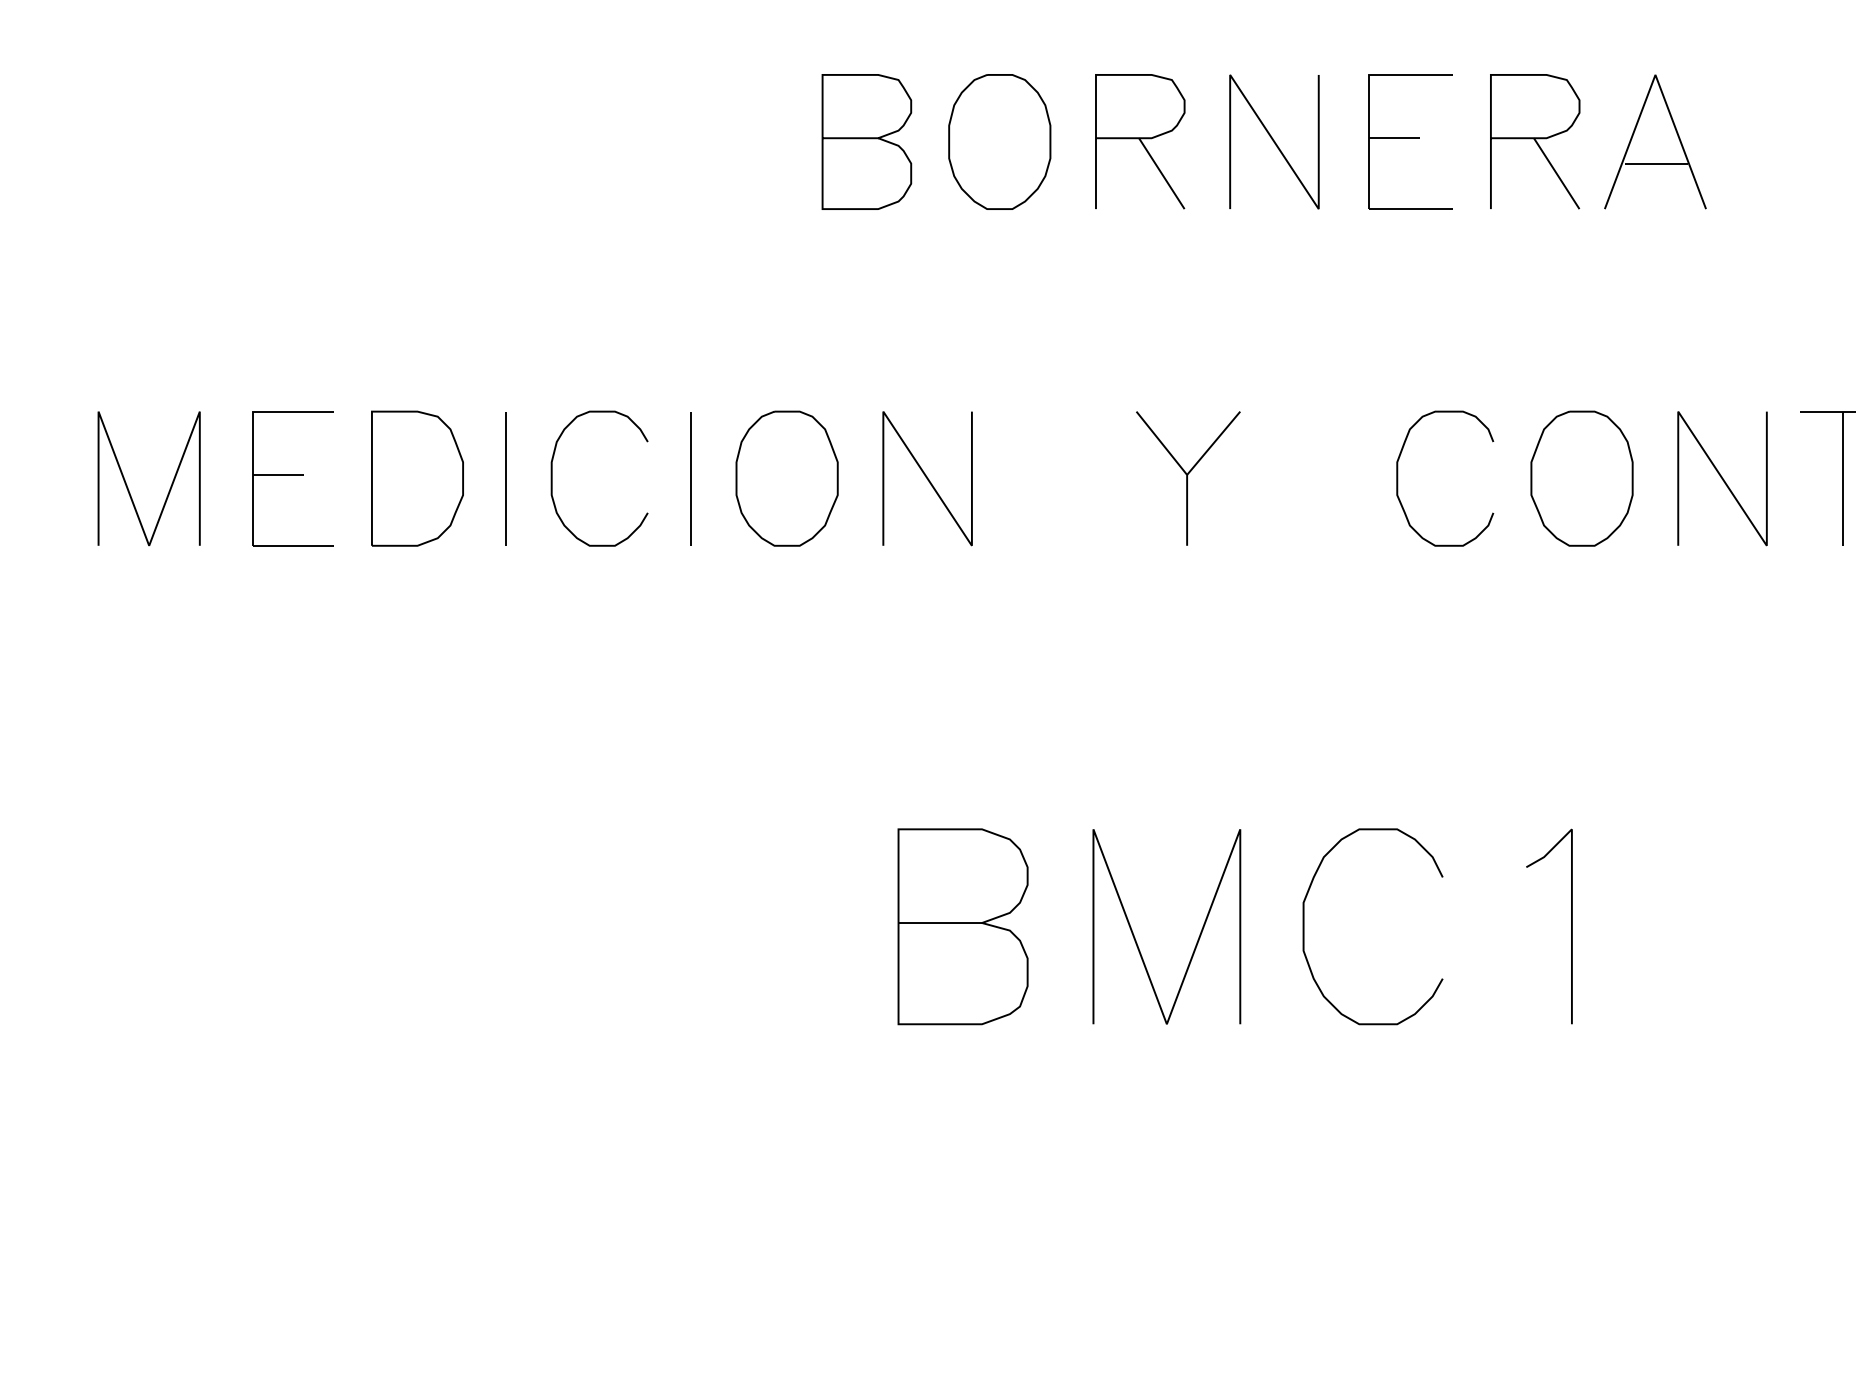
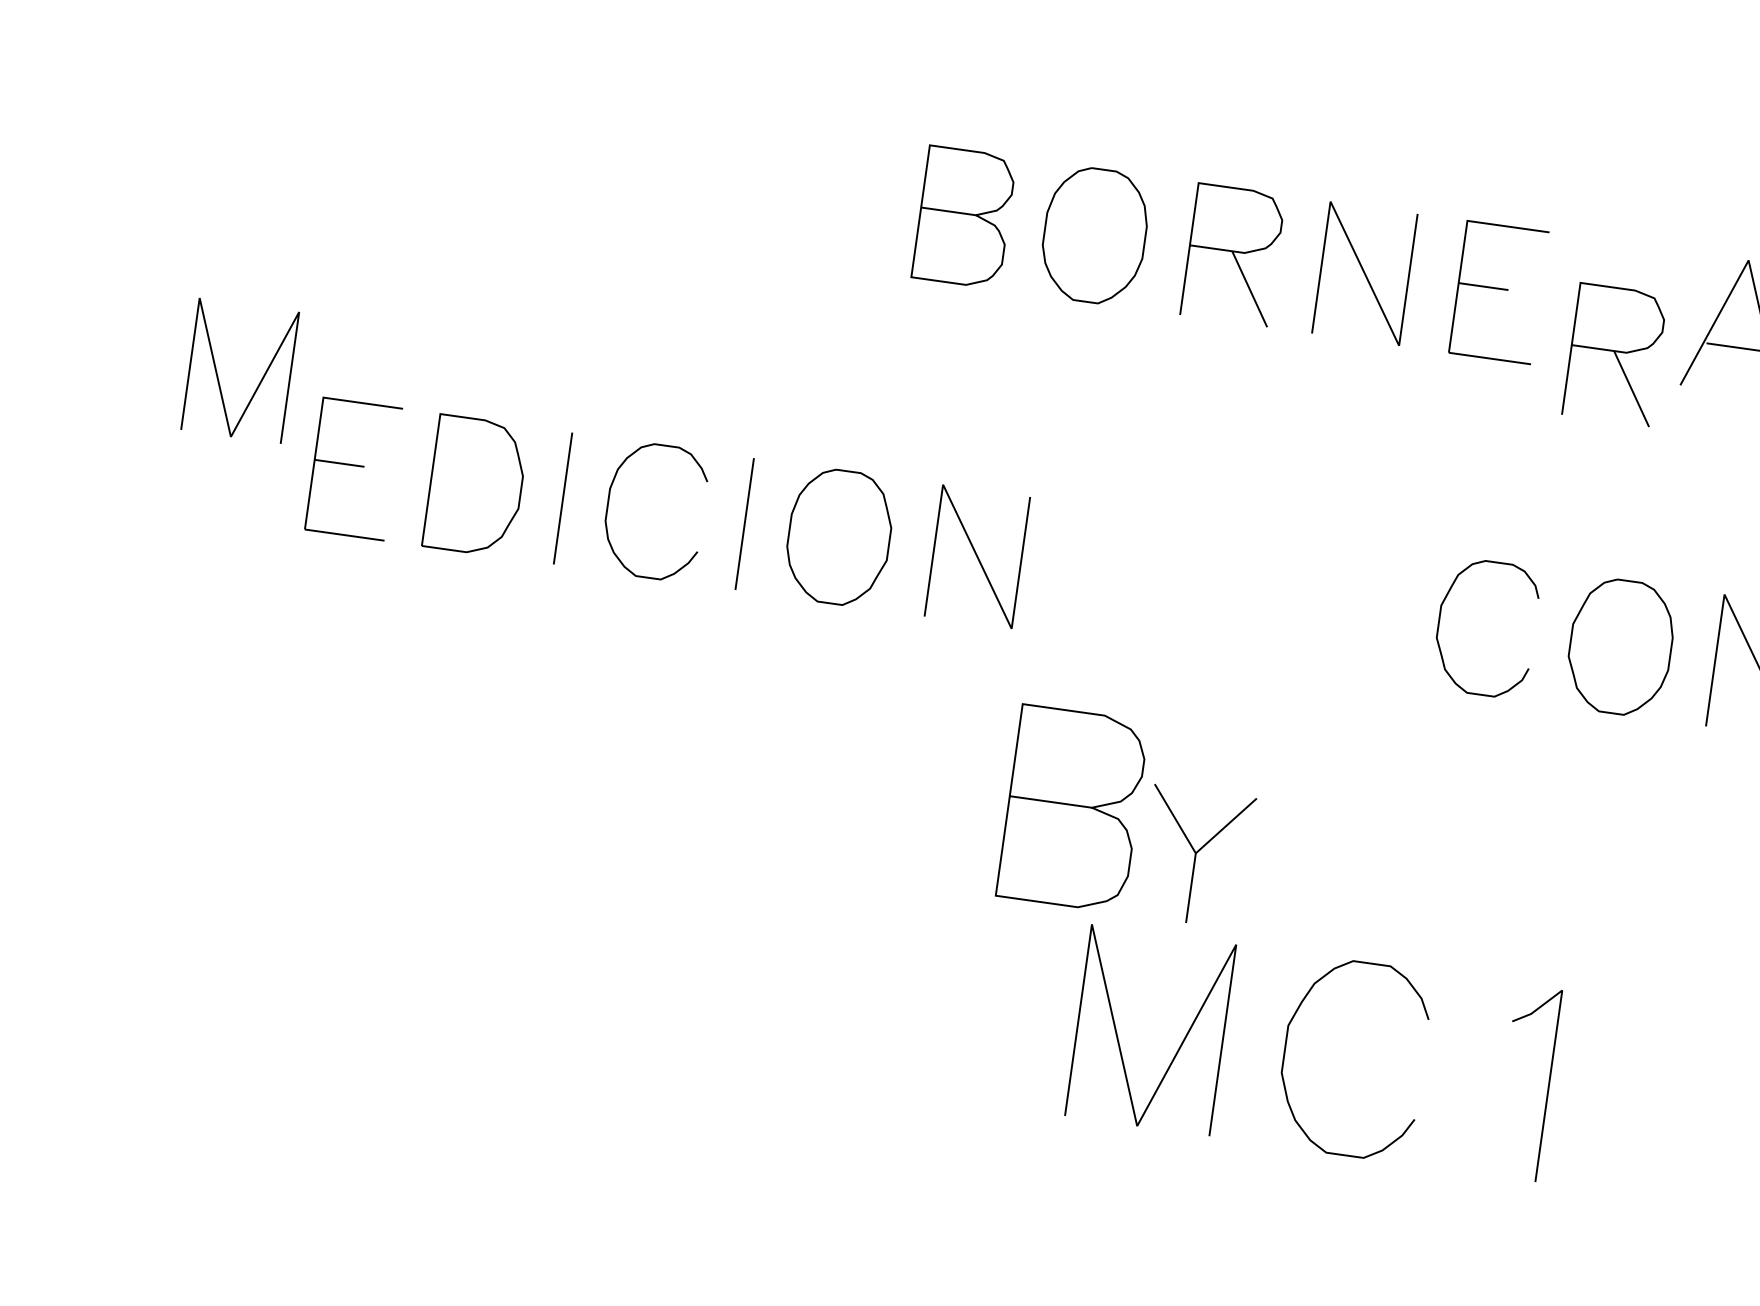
part: (1535, 141) -> (1615, 354), moved
part: (1188, 478) -> (1196, 857), moved
curve: (128, 487) -> (218, 376), moved
curve: (962, 923) -> (1072, 805), moved

